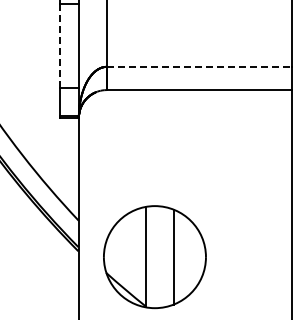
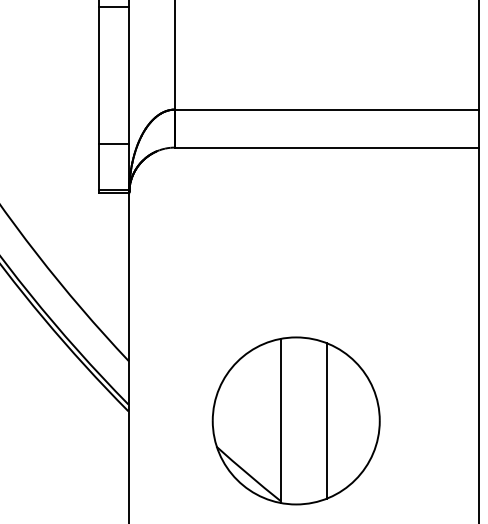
line: (60, 46) -> (99, 76), dashed -> solid
line: (199, 66) -> (326, 109), dashed -> solid
part: (154, 257) -> (295, 421), moved

